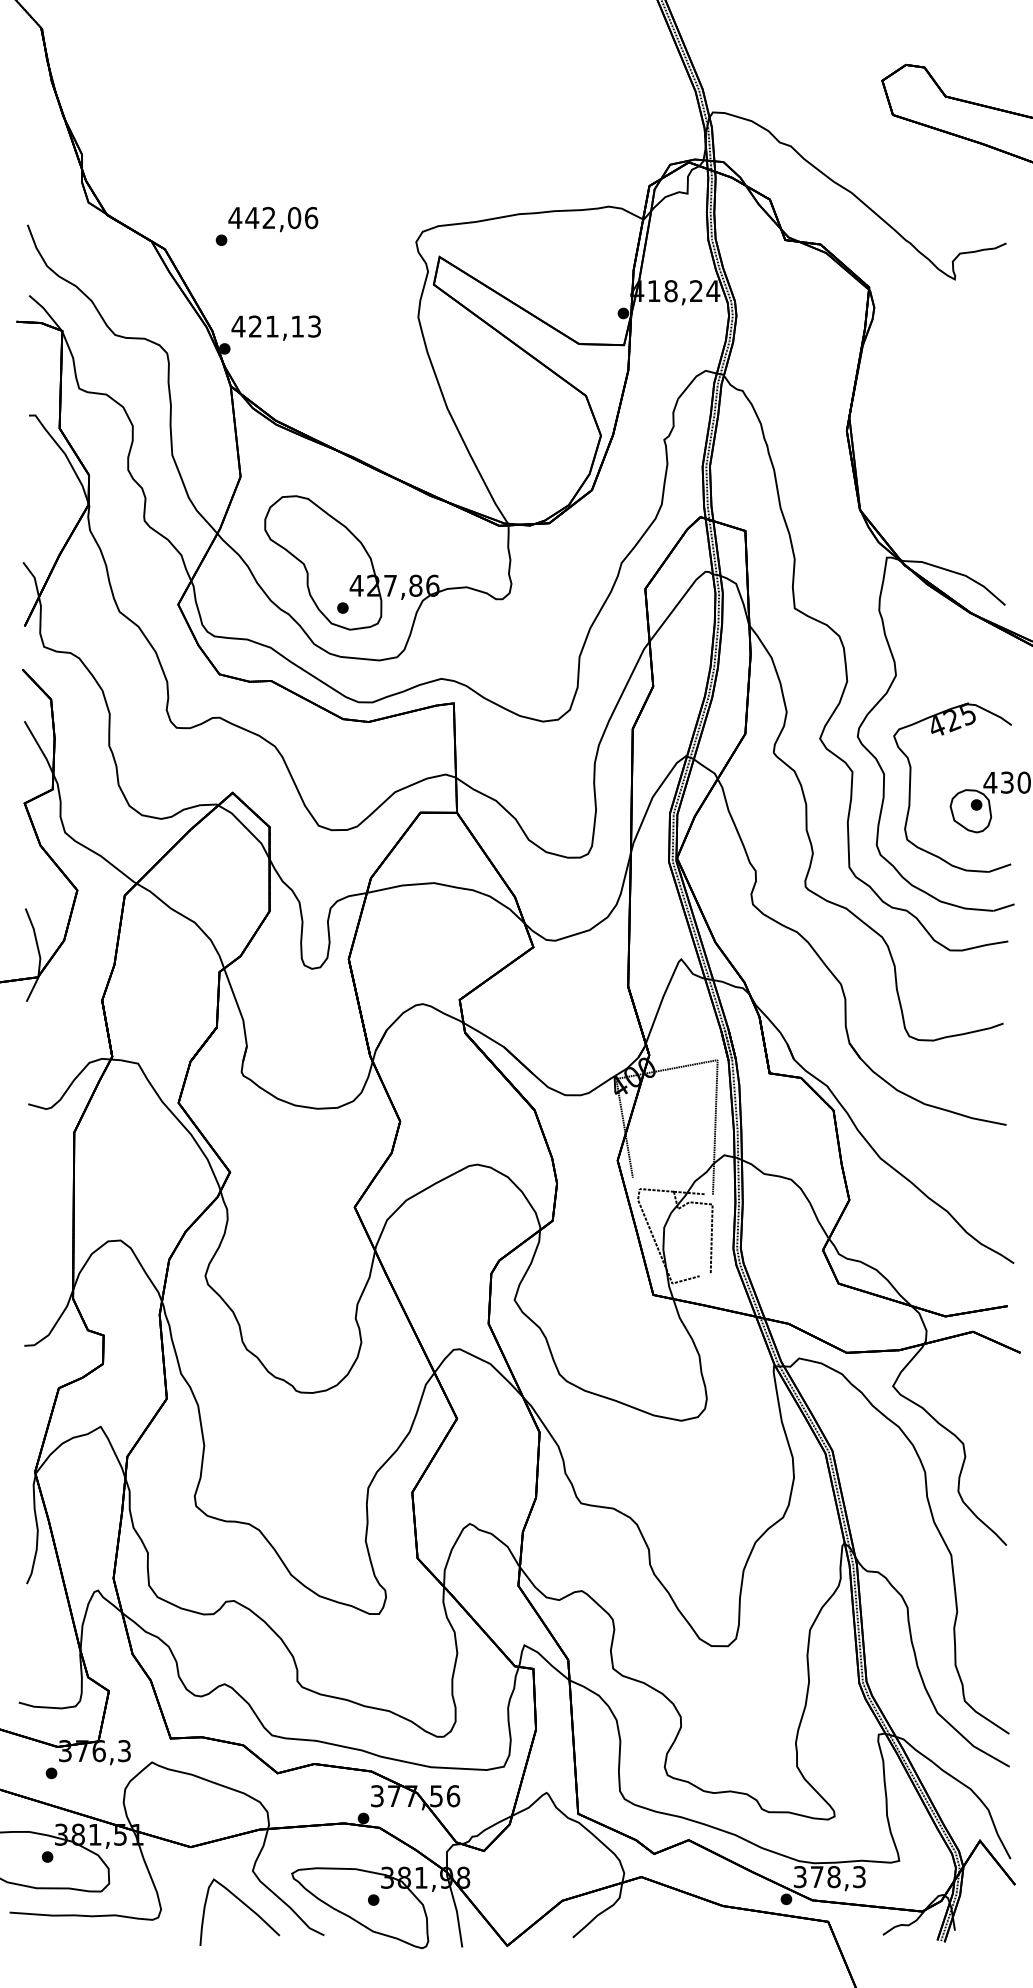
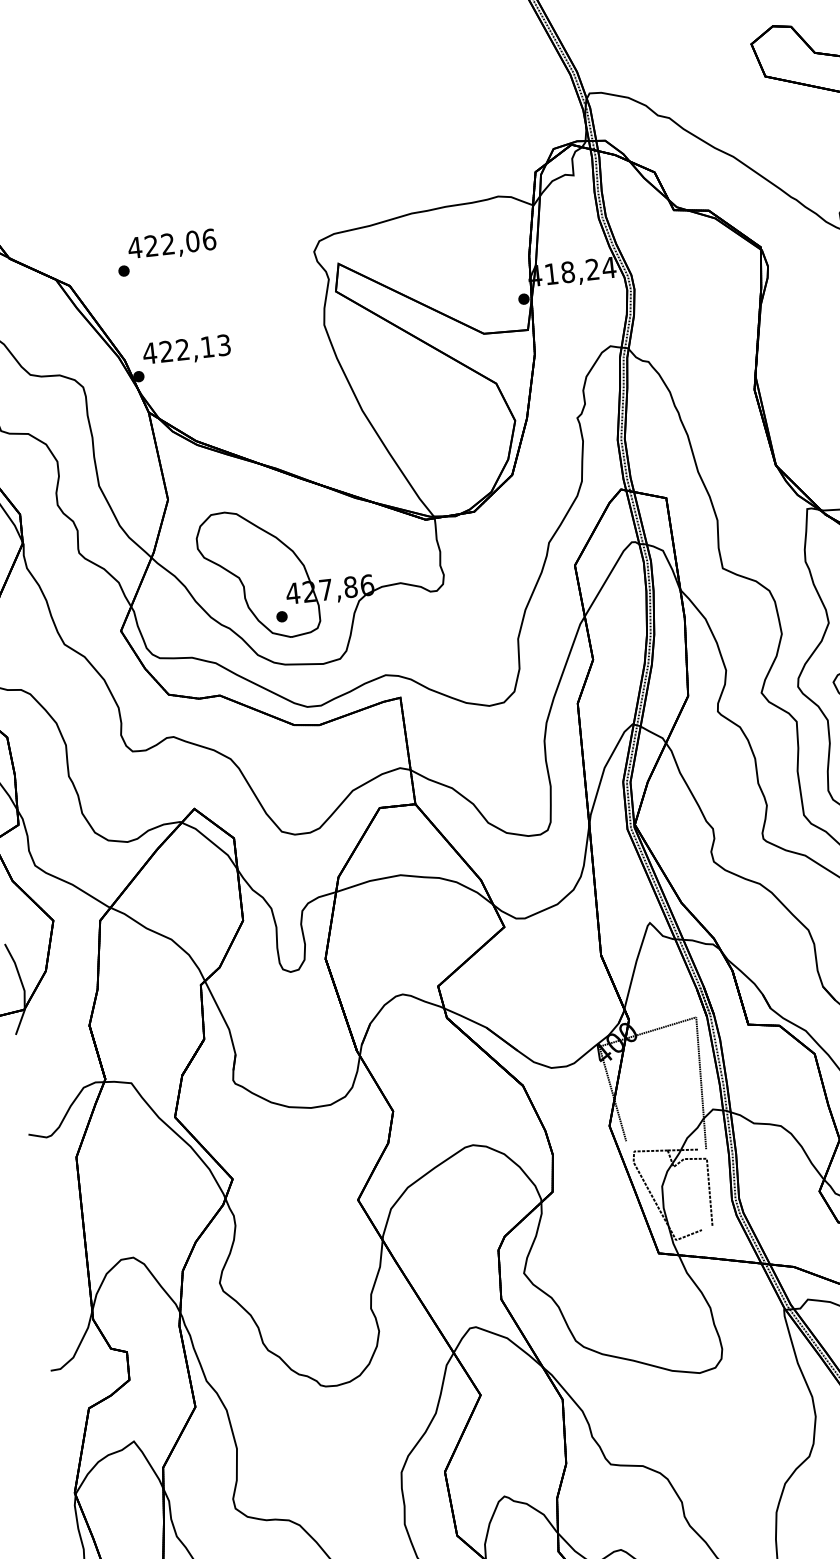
text: (252, 217) -> (151, 245), 442,06 -> 422,06
text: (272, 326) -> (183, 349), 421,13 -> 422,13

